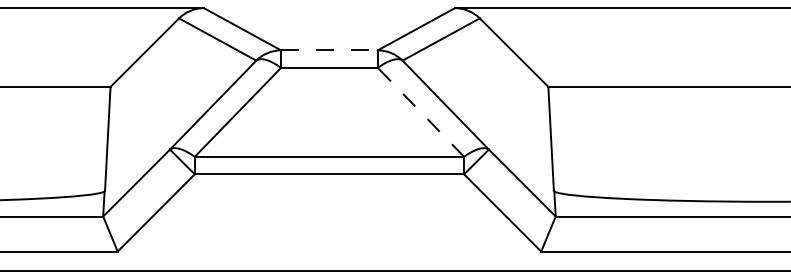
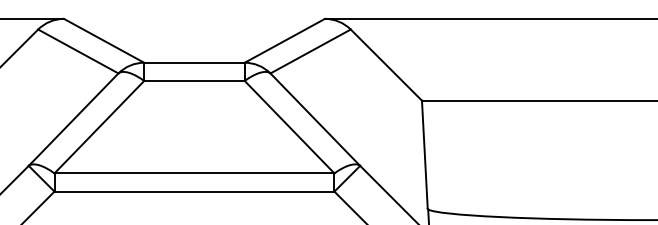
line: (329, 50) -> (194, 62), dashed -> solid
line: (420, 112) -> (289, 127), dashed -> solid

